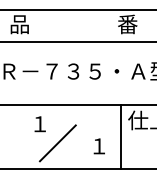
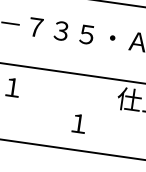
line: (121, 136) -> (107, 115), removed
line: (57, 143) -> (30, 113), removed

